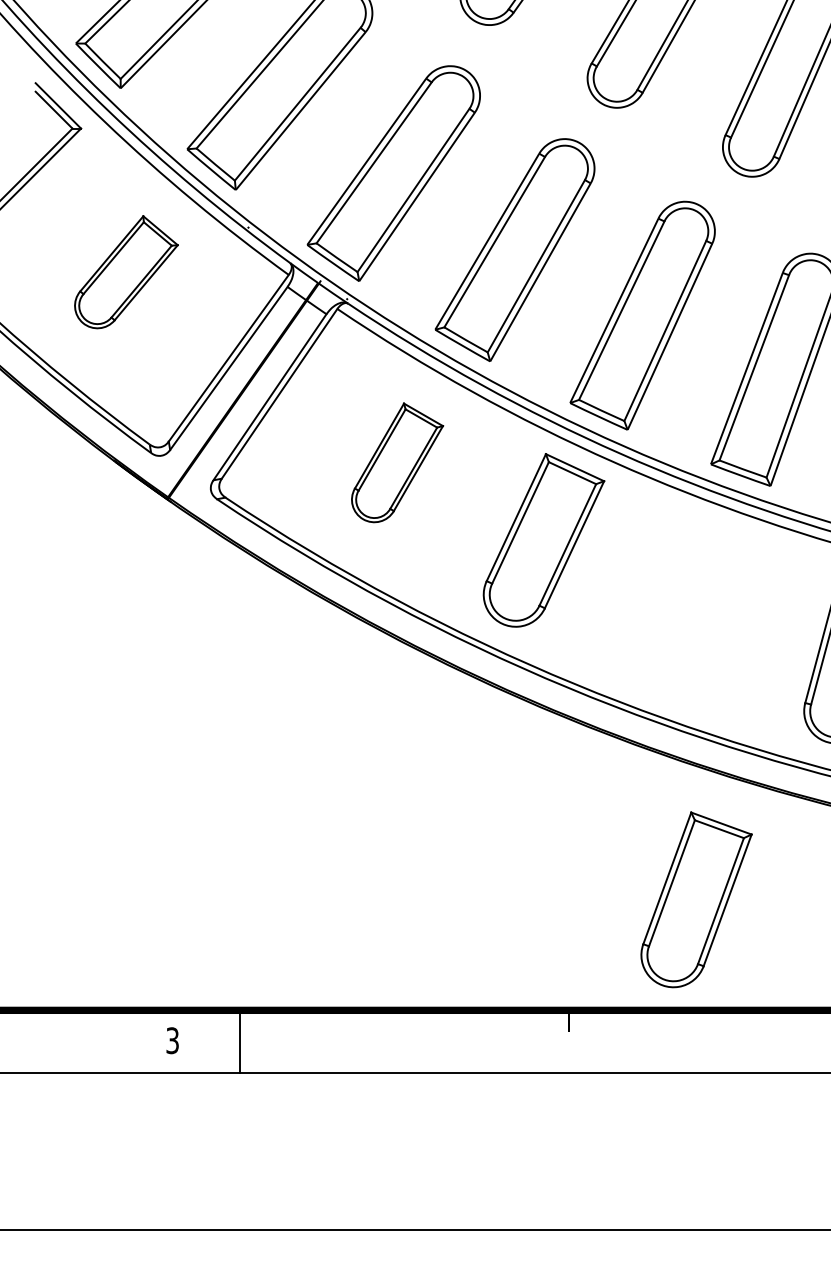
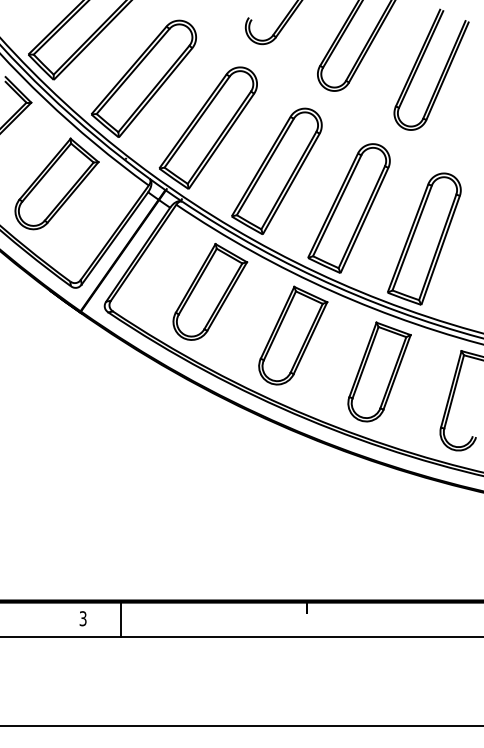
part: (125, 271) -> (56, 183), size x1.43
part: (397, 462) -> (210, 291), size x1.43
part: (696, 898) -> (379, 371), moved

